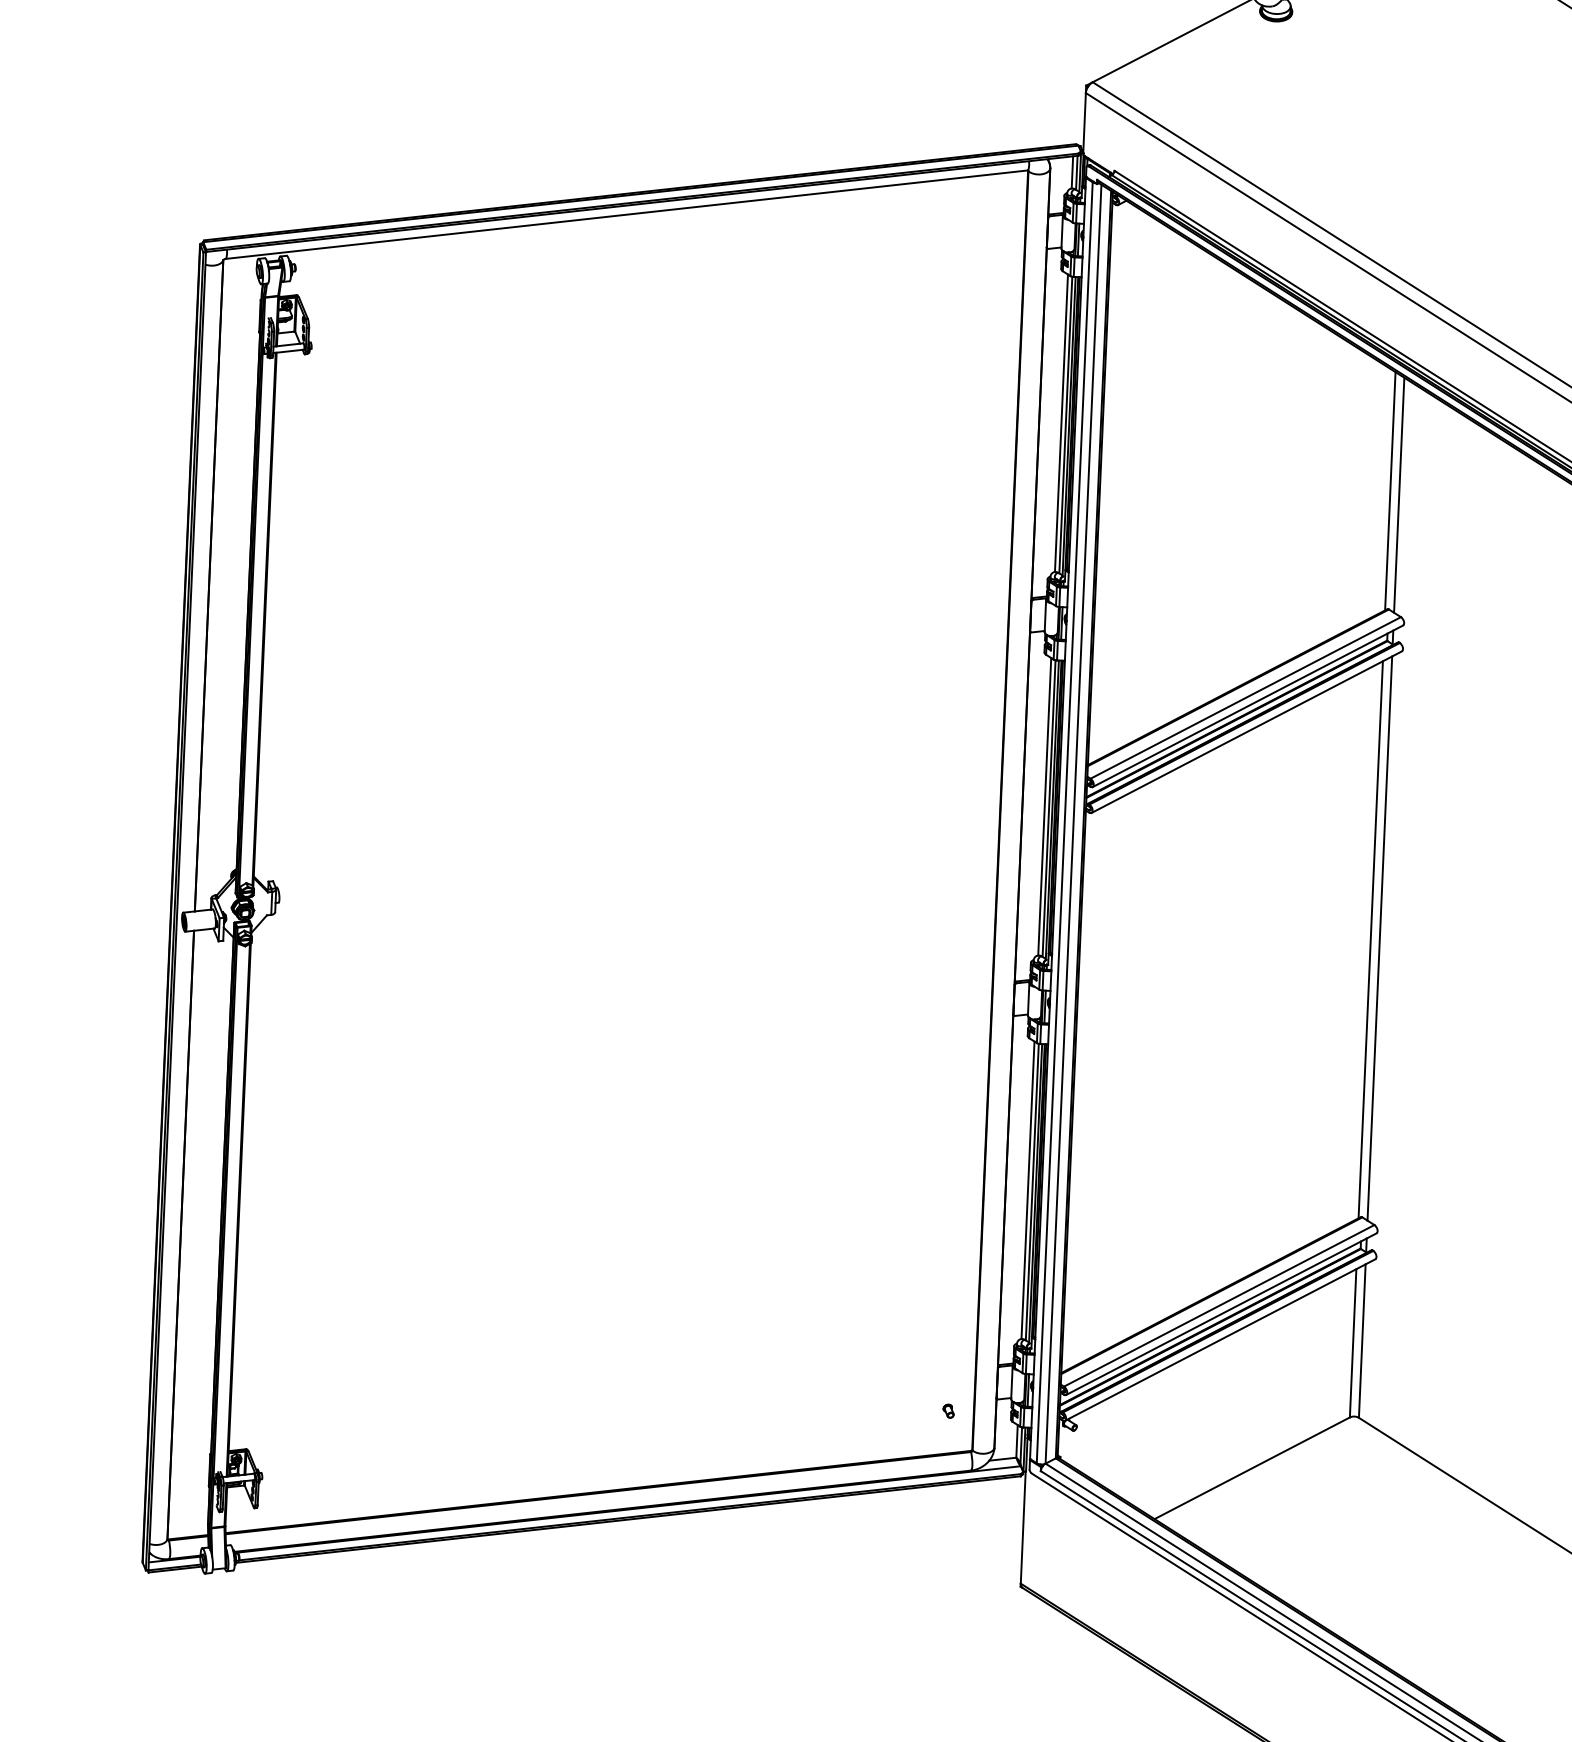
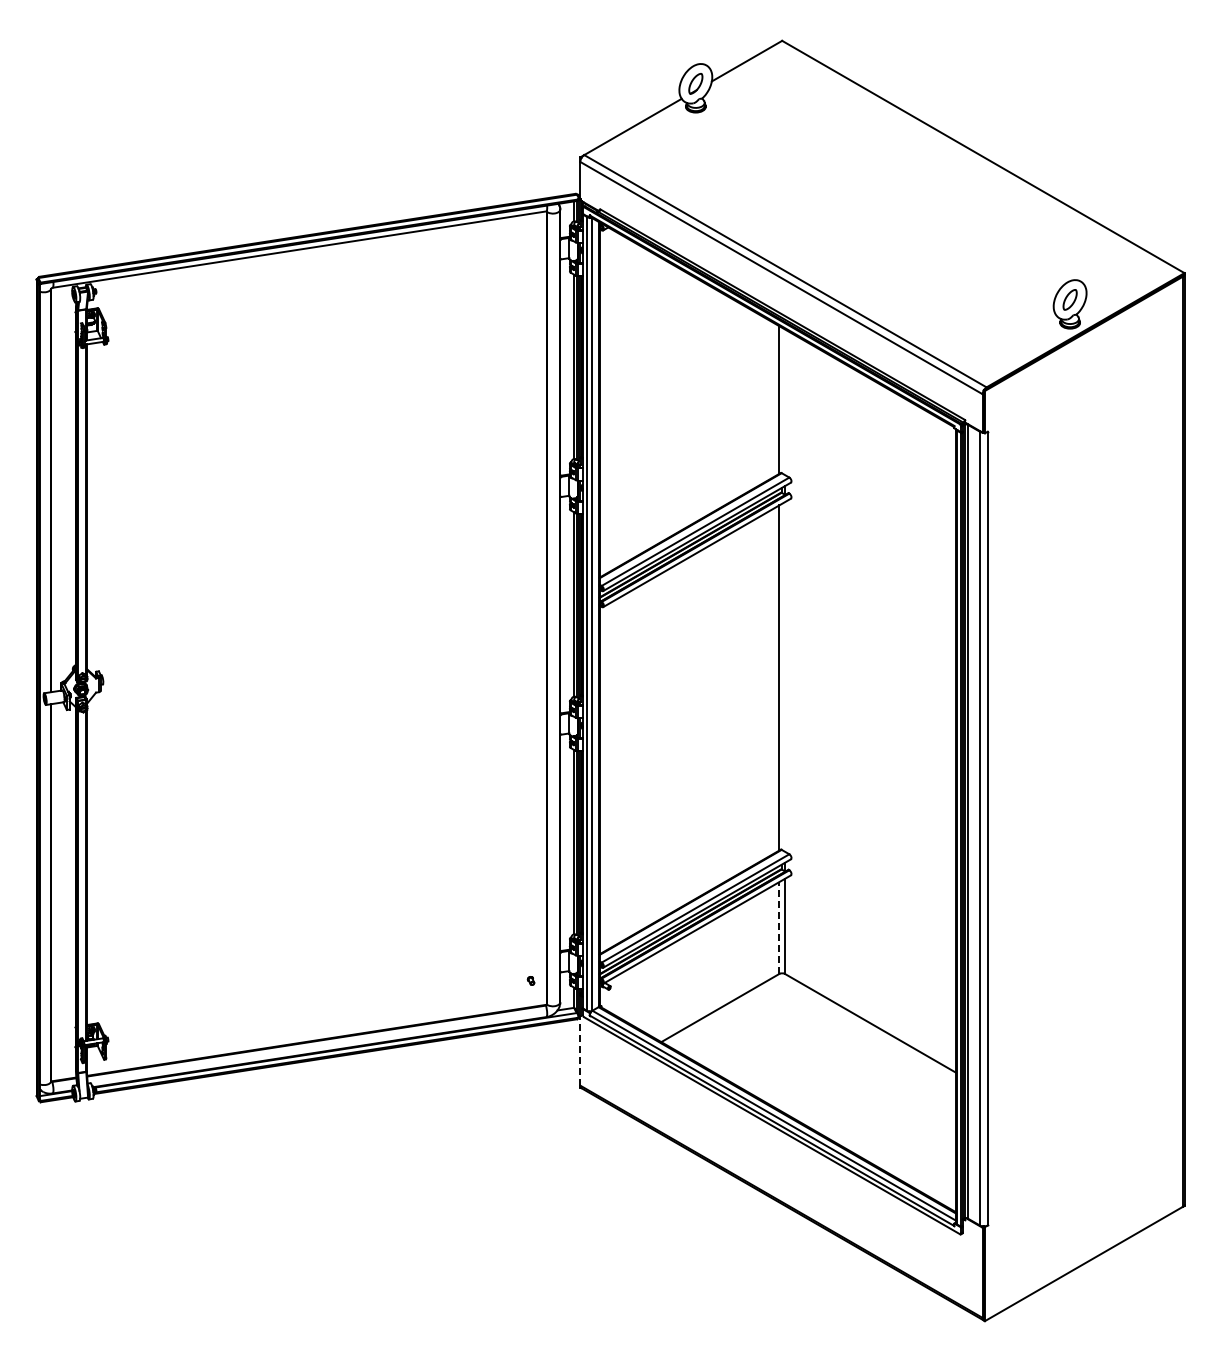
line: (1398, 495) -> (784, 402), removed
line: (1379, 937) -> (784, 676), removed
line: (1353, 1344) -> (779, 928), solid -> dashed
line: (1023, 1526) -> (580, 1050), solid -> dashed

